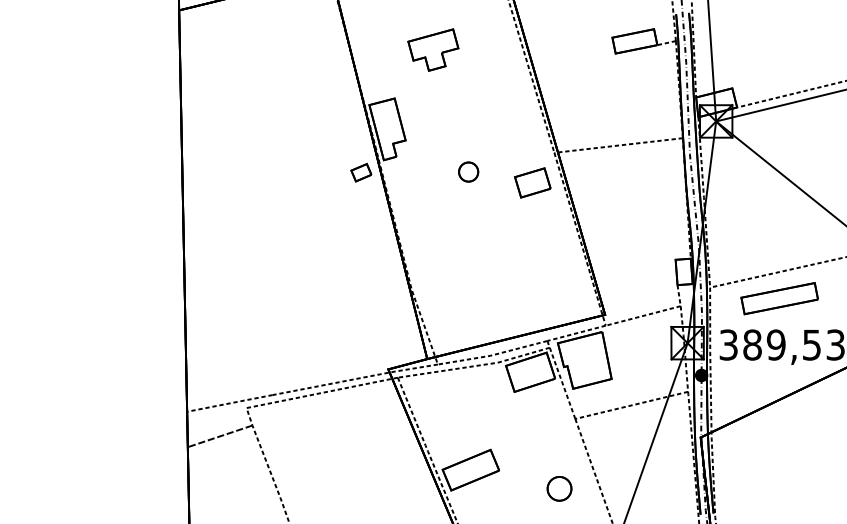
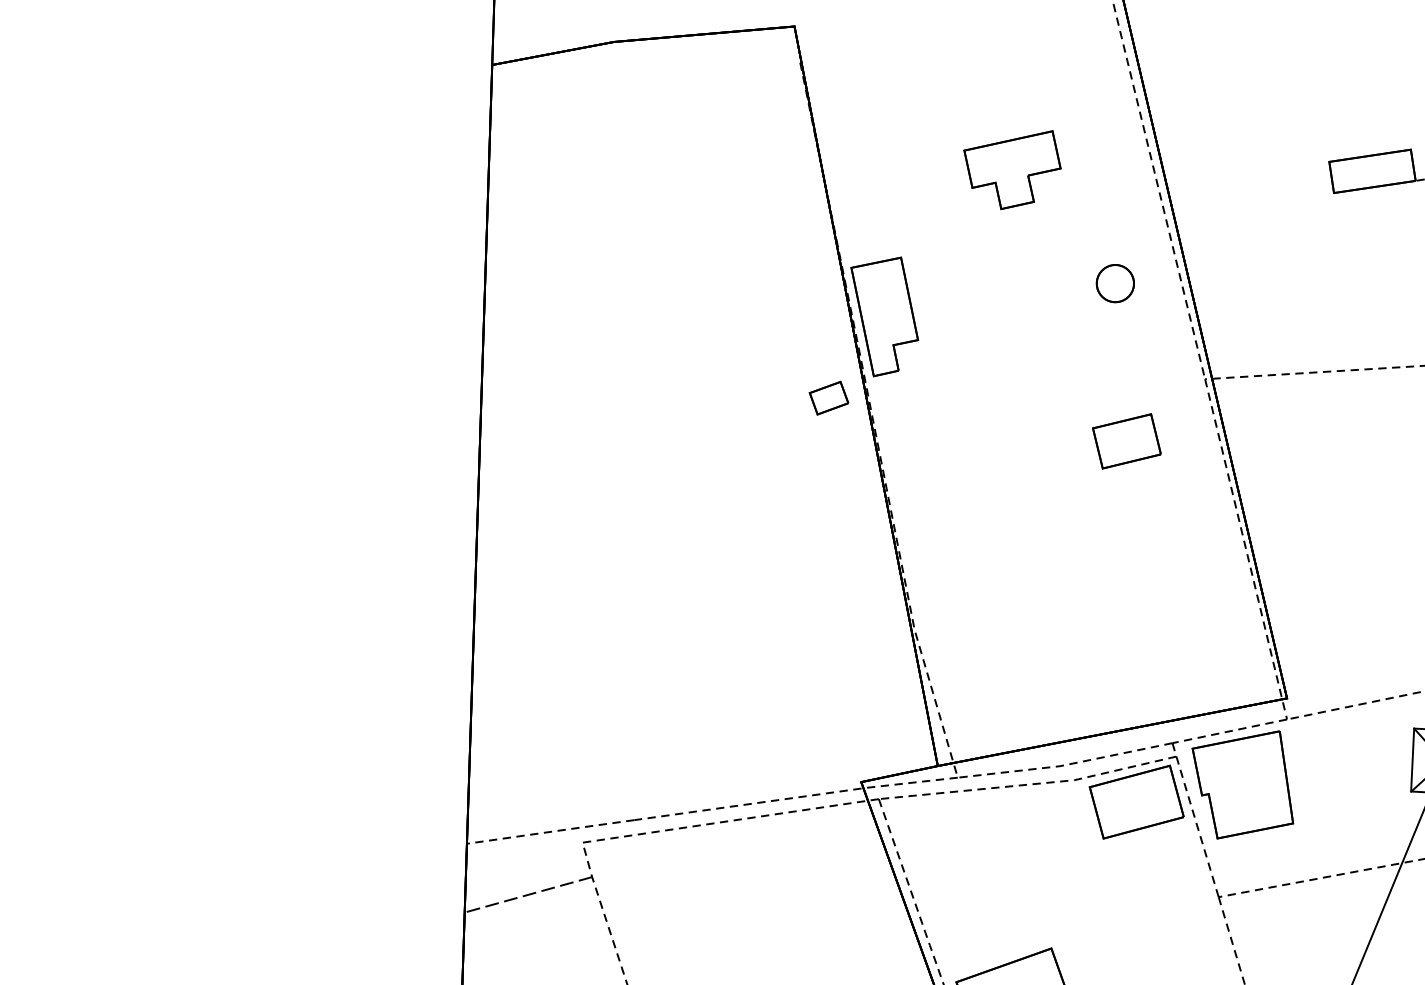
part: (433, 49) -> (1012, 168), moved
part: (468, 171) -> (1115, 282), moved
part: (532, 182) -> (1126, 440), moved

